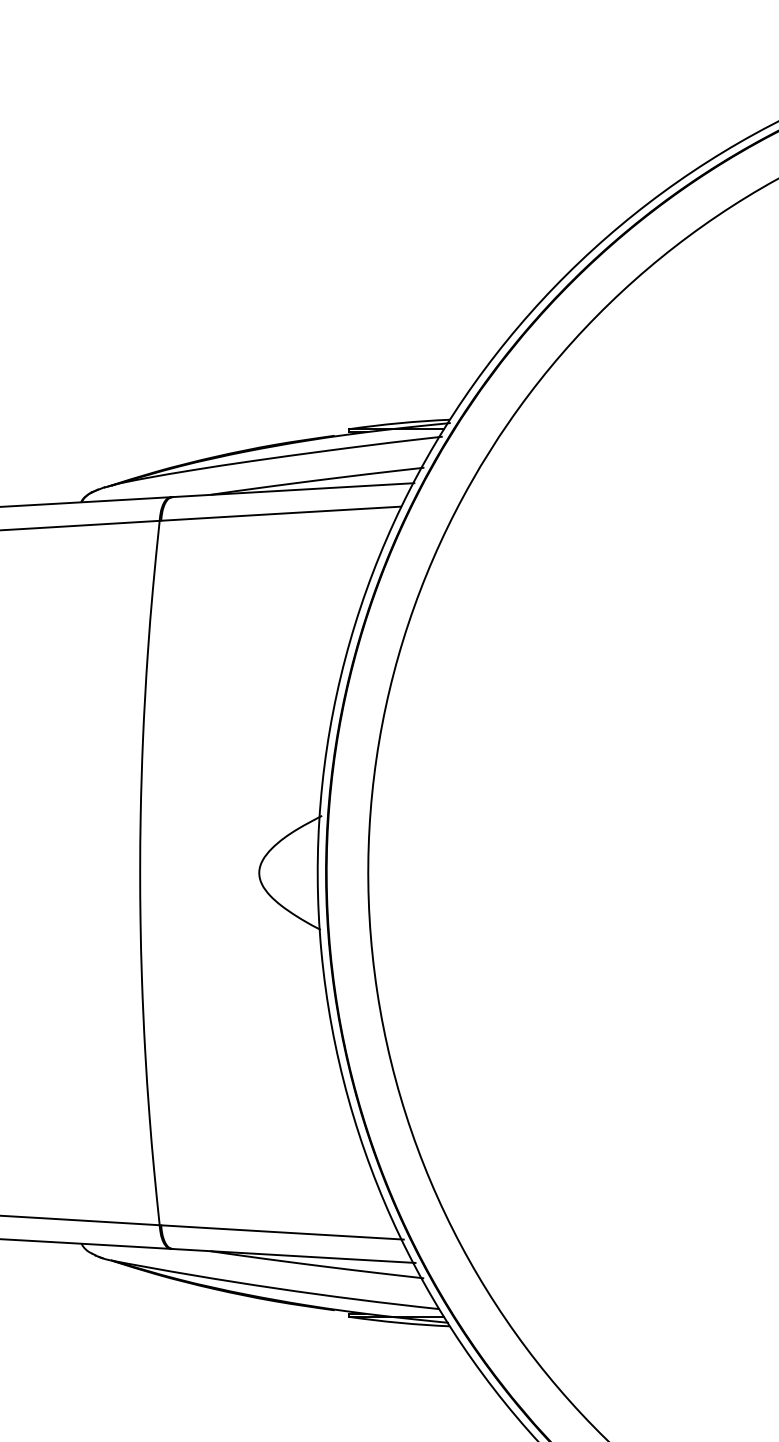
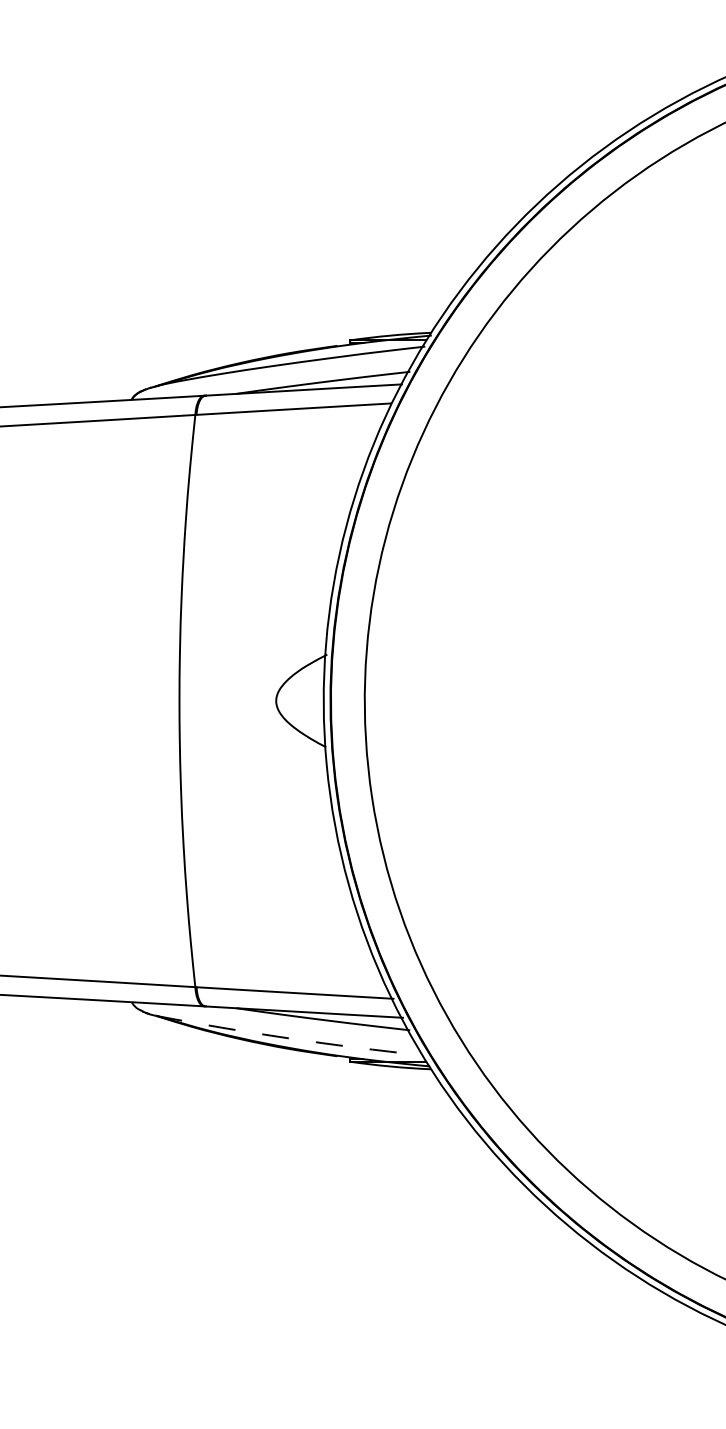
arc: (274, 1288) -> (288, 1038), solid -> dashed

